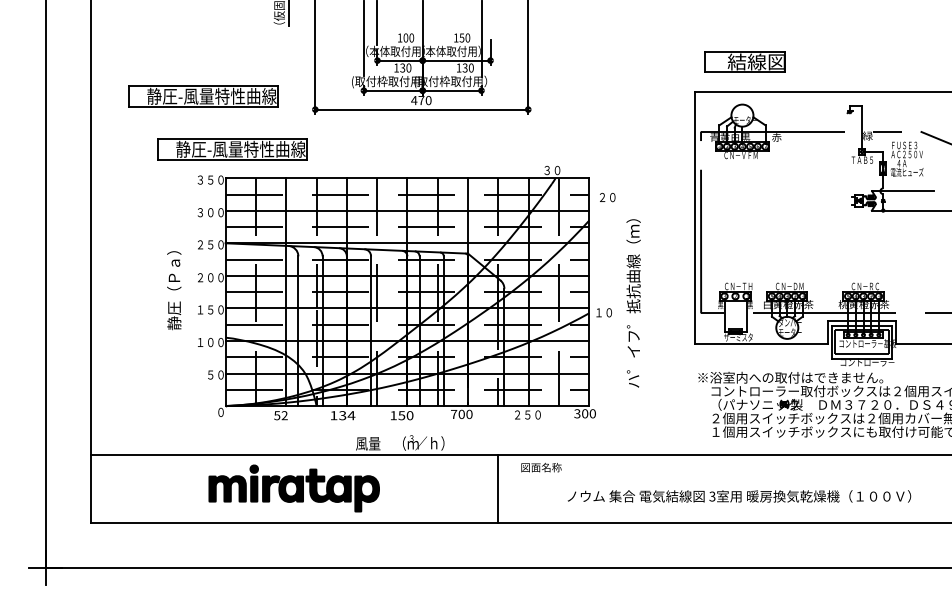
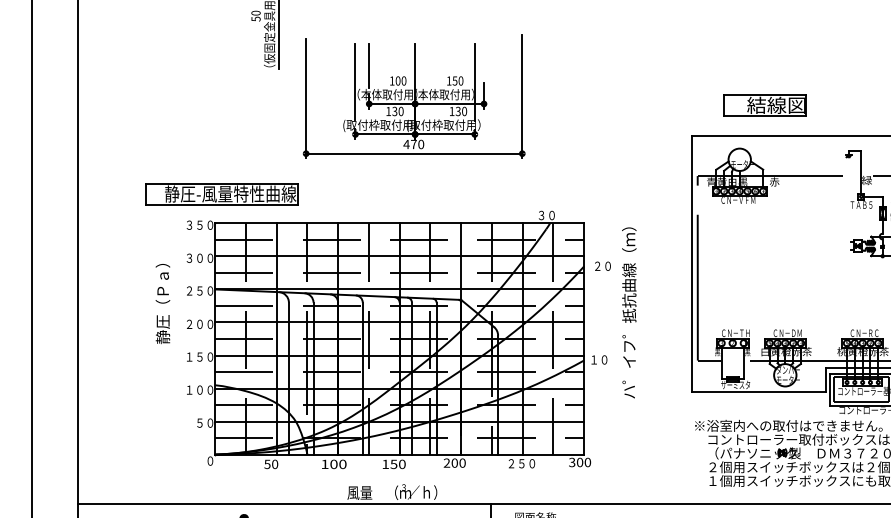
part: (744, 61) -> (764, 104), moved
part: (203, 96) -> (192, 140), removed
text: (607, 197) -> (602, 266), moved
text: (174, 290) -> (163, 303), moved
text: (633, 303) -> (629, 312), moved
text: (453, 413) -> (446, 462), 700 -> 200
text: (284, 415) -> (274, 464), 52 -> 50
text: (347, 415) -> (338, 464), 134 -> 100

